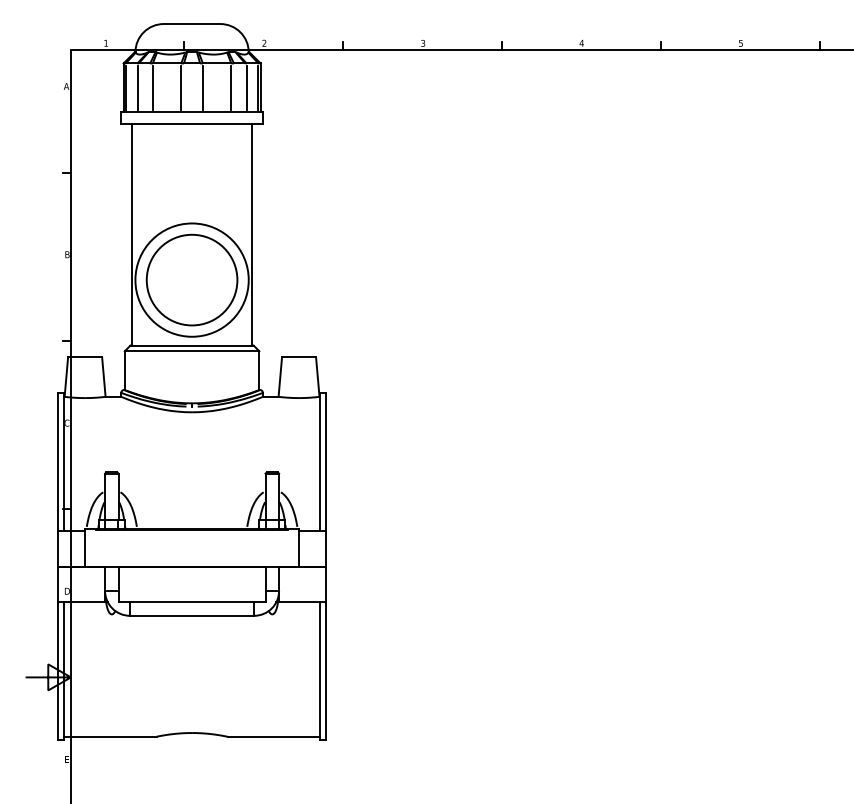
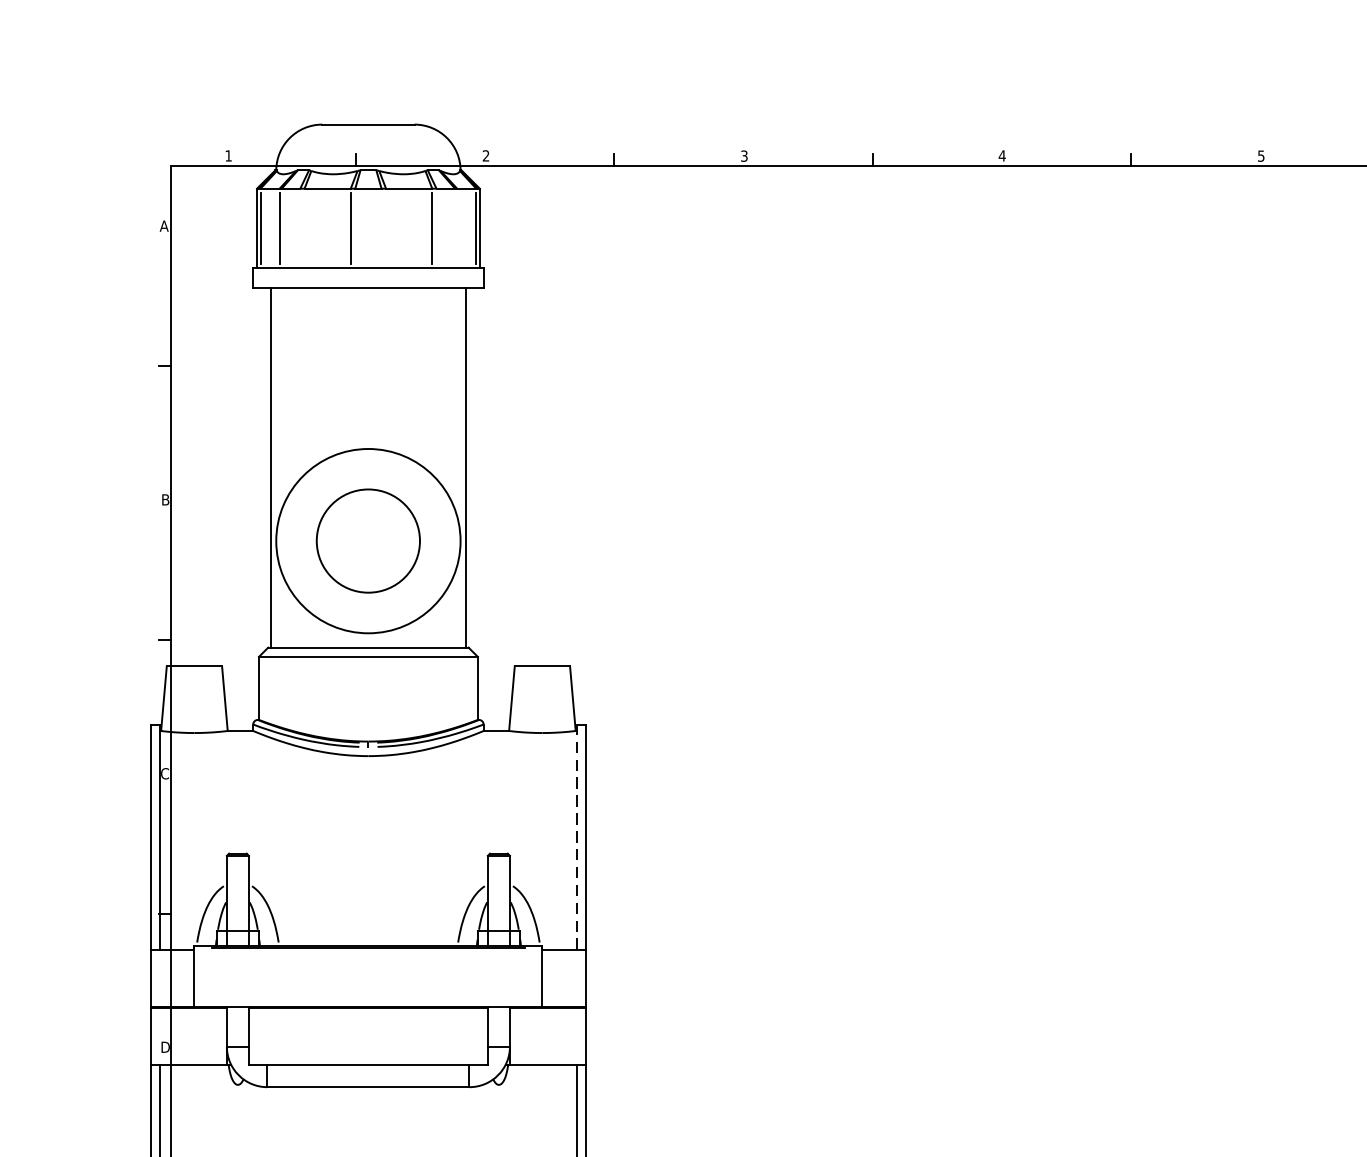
line: (152, 87) -> (304, 227), removed
line: (202, 87) -> (385, 227), removed
line: (246, 87) -> (456, 227), removed
circle: (191, 279) -> (367, 540), size x0.7
line: (320, 462) -> (577, 837), solid -> dashed

